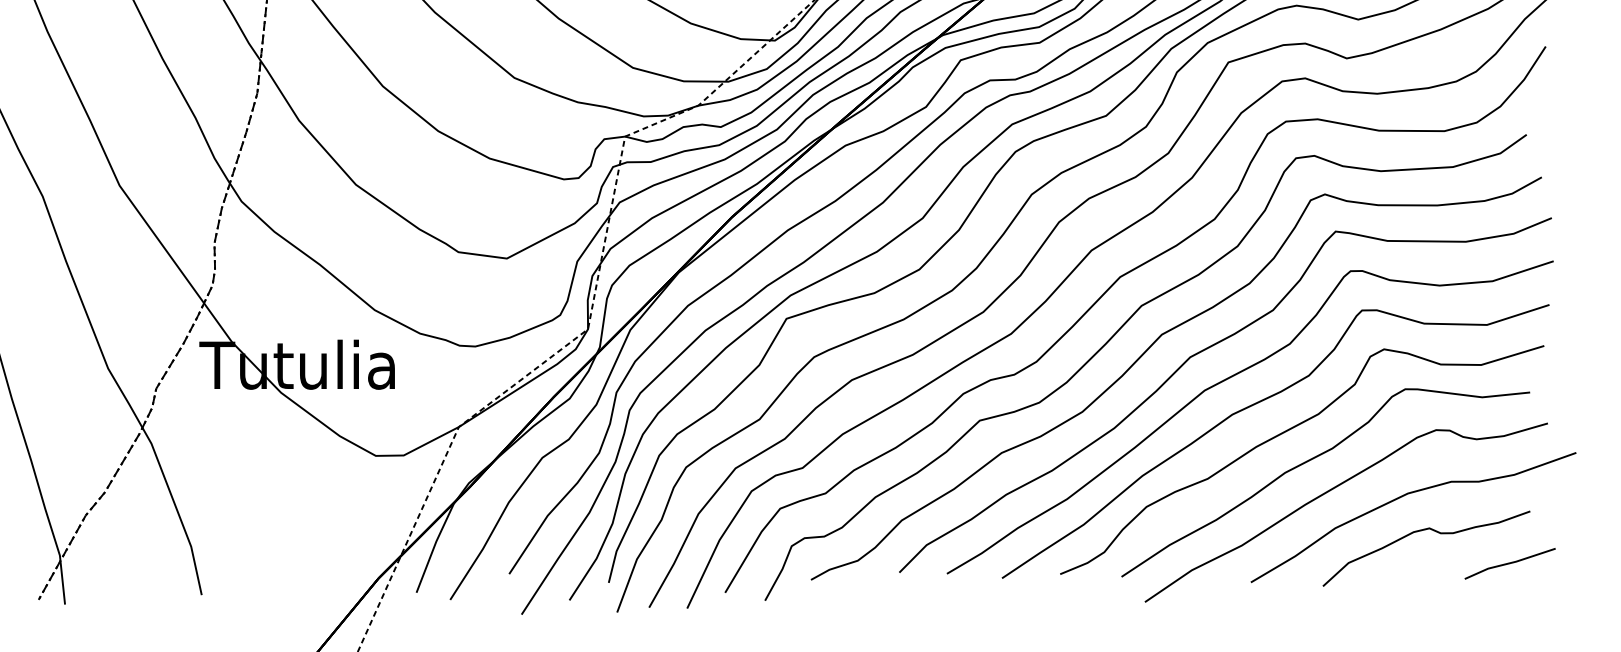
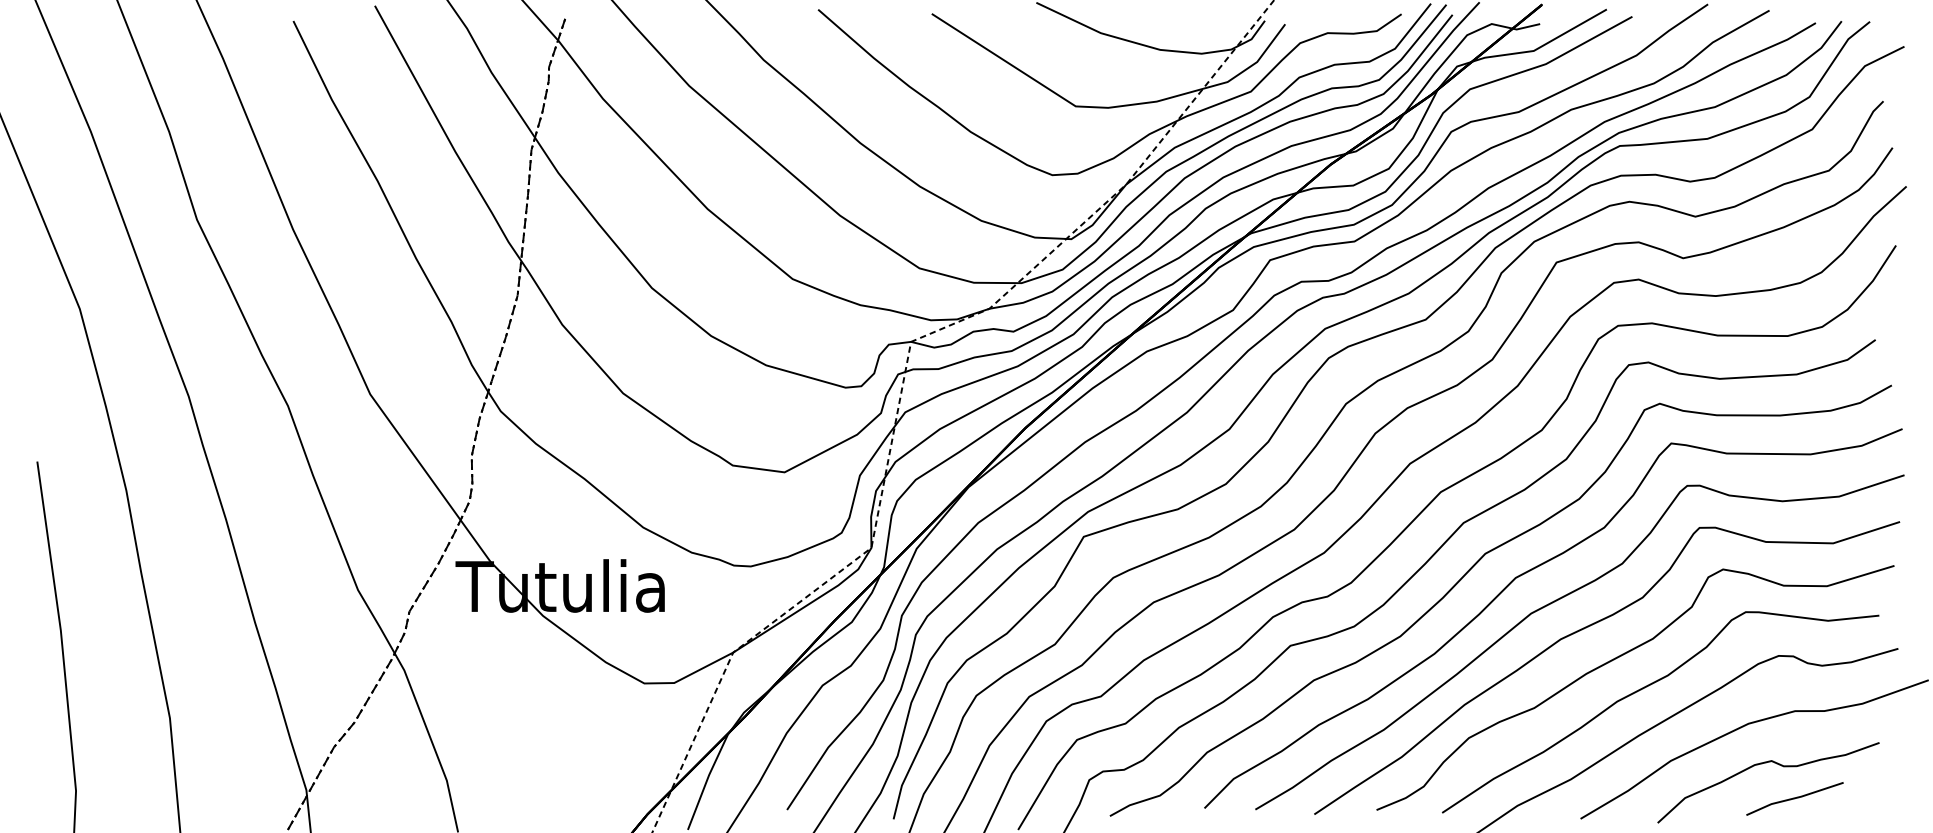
line: (1509, 563) -> (1794, 798), moved

